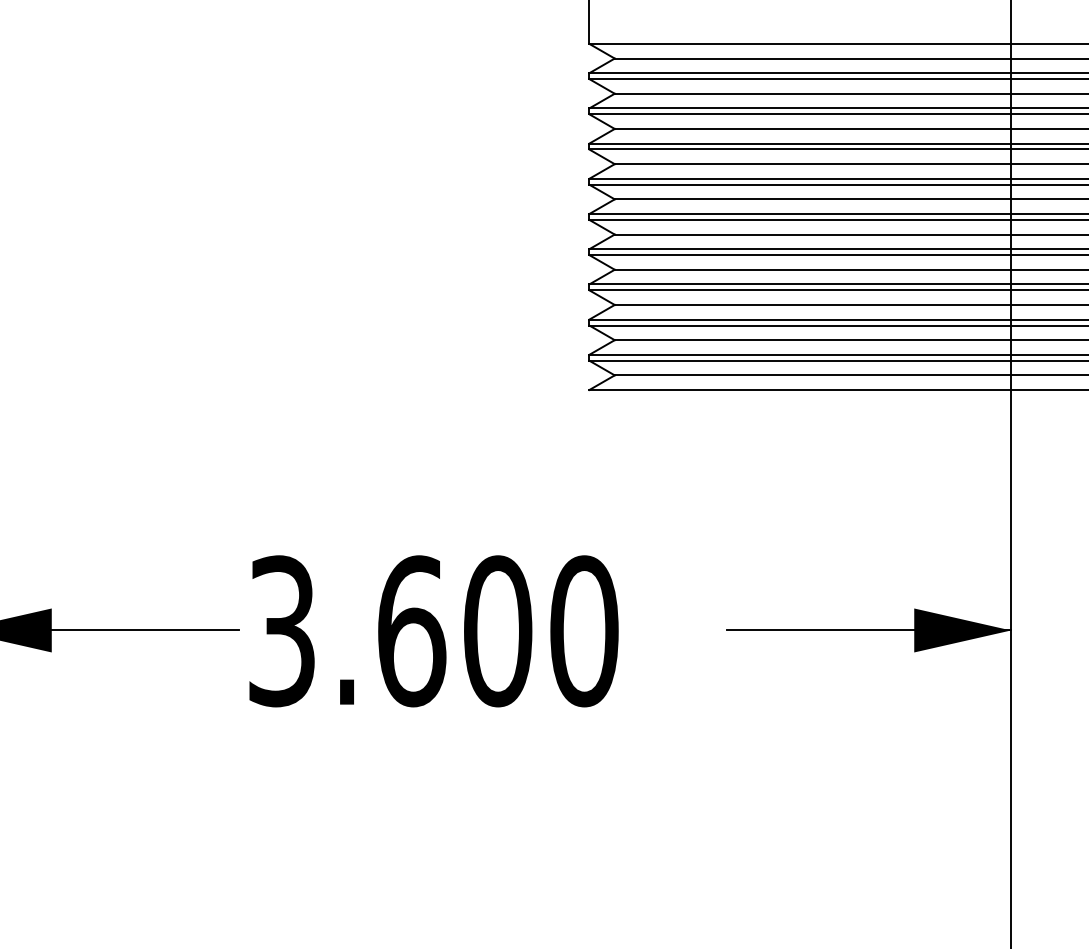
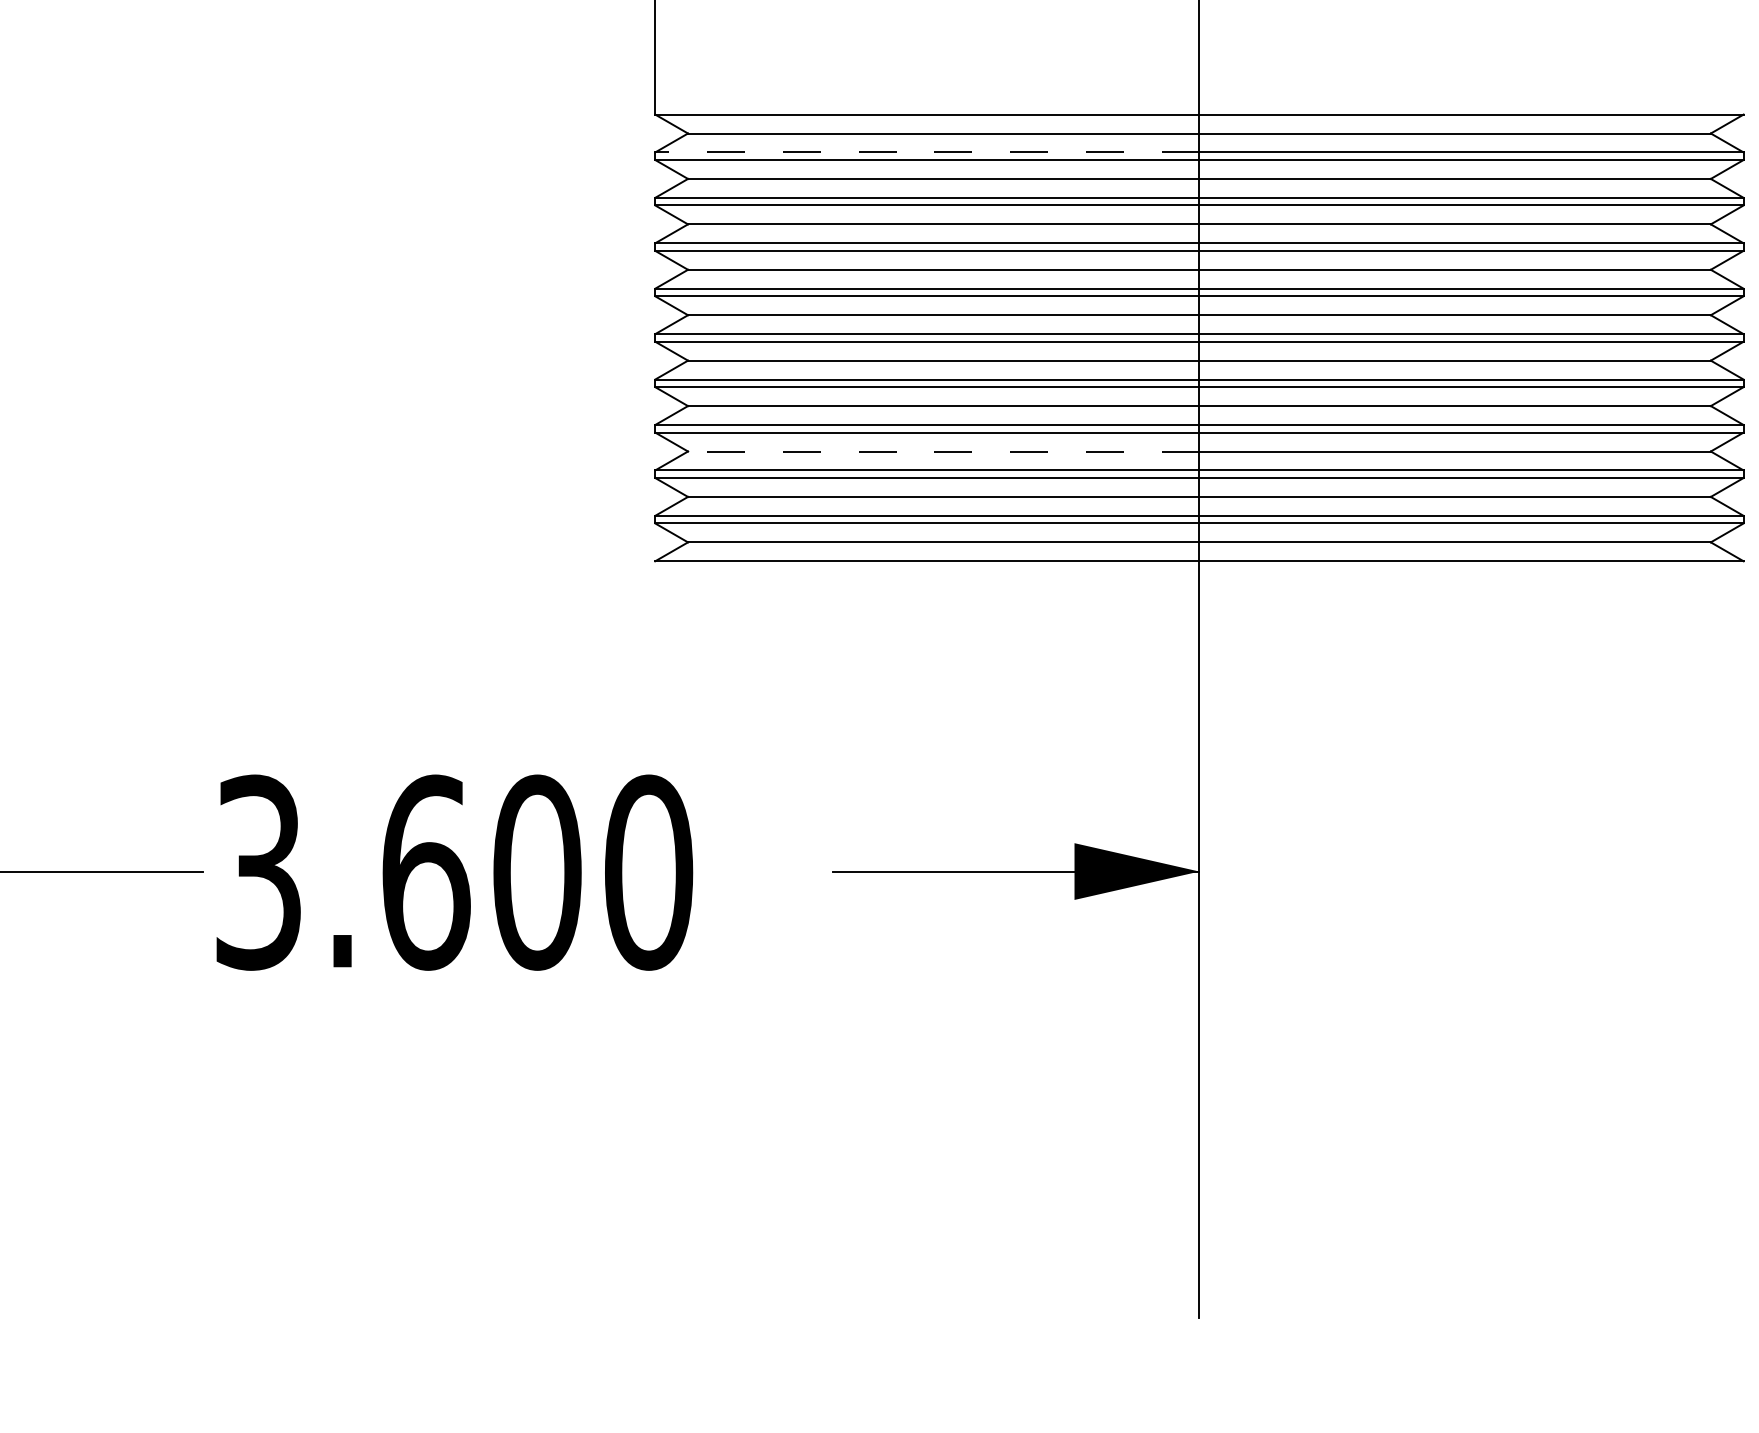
line: (799, 73) -> (926, 152), solid -> dashed
line: (812, 304) -> (943, 451), solid -> dashed

